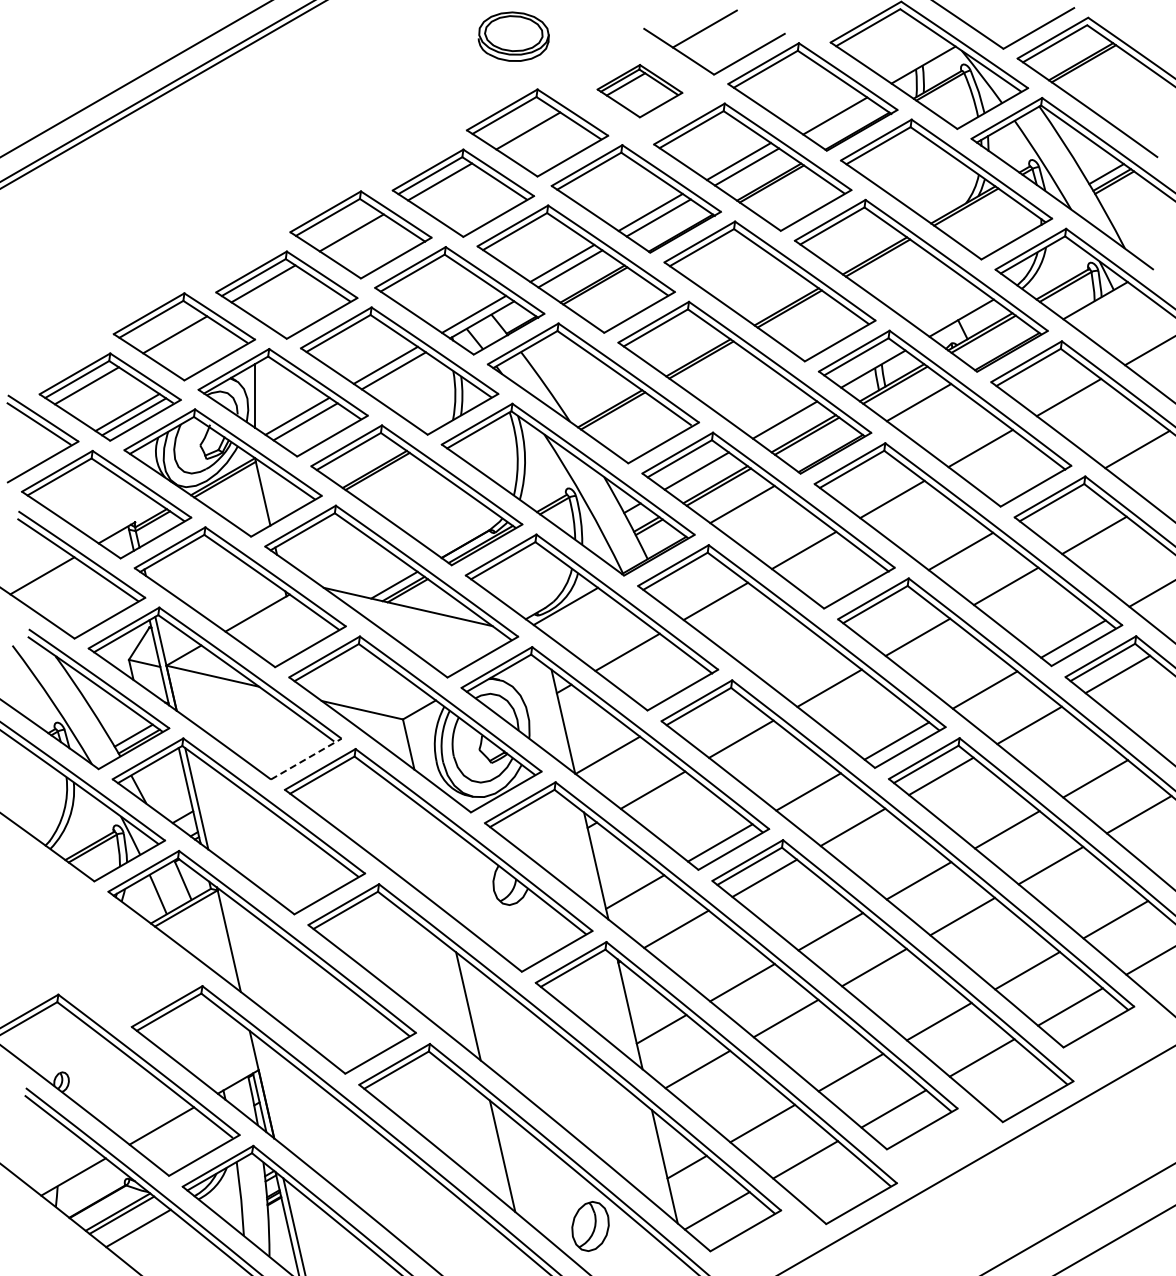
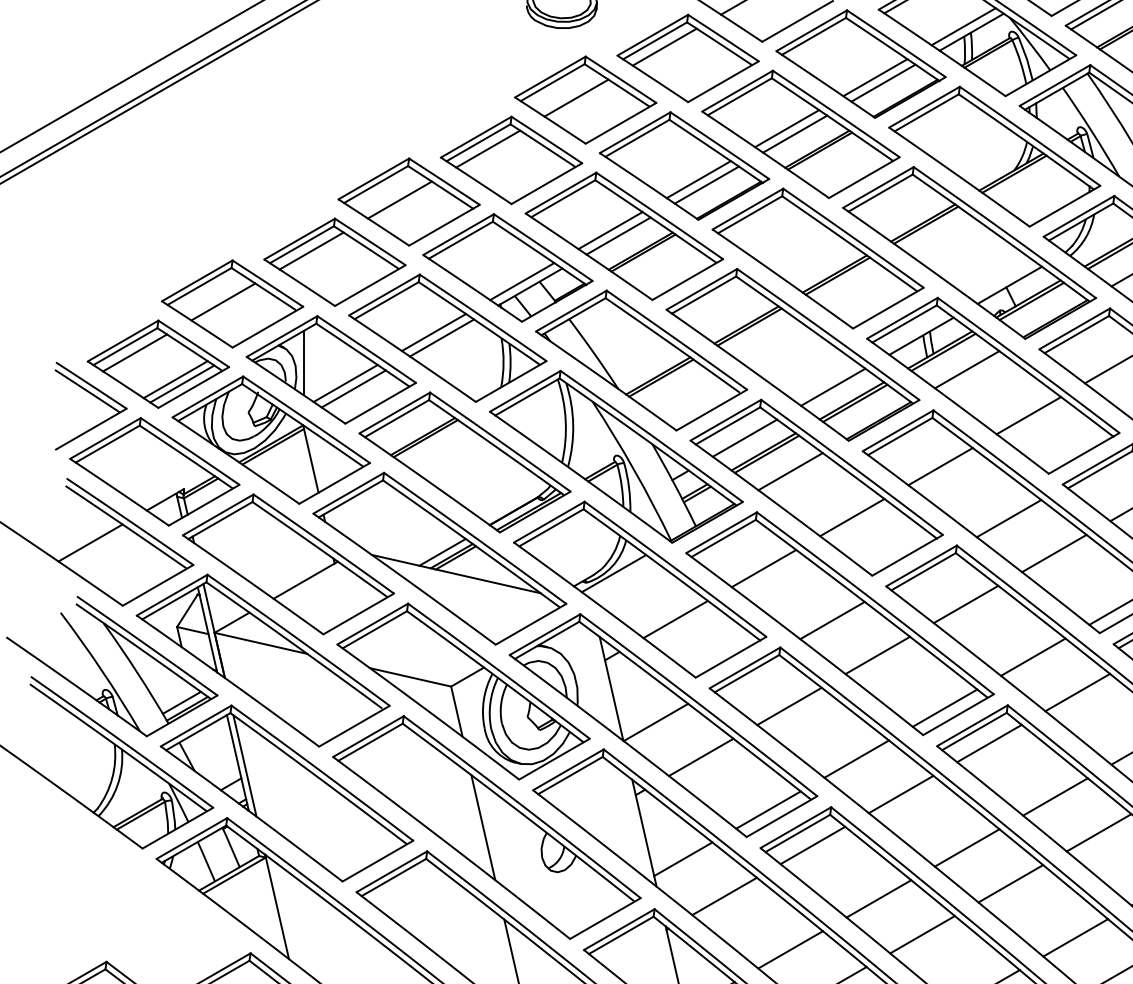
line: (915, 59) -> (963, 26), added
part: (639, 90) -> (687, 57), size x1.67
line: (827, 110) -> (875, 77), added
line: (784, 653) -> (832, 620), added
line: (306, 759) -> (354, 726), dashed -> solid
line: (435, 860) -> (483, 827), added

